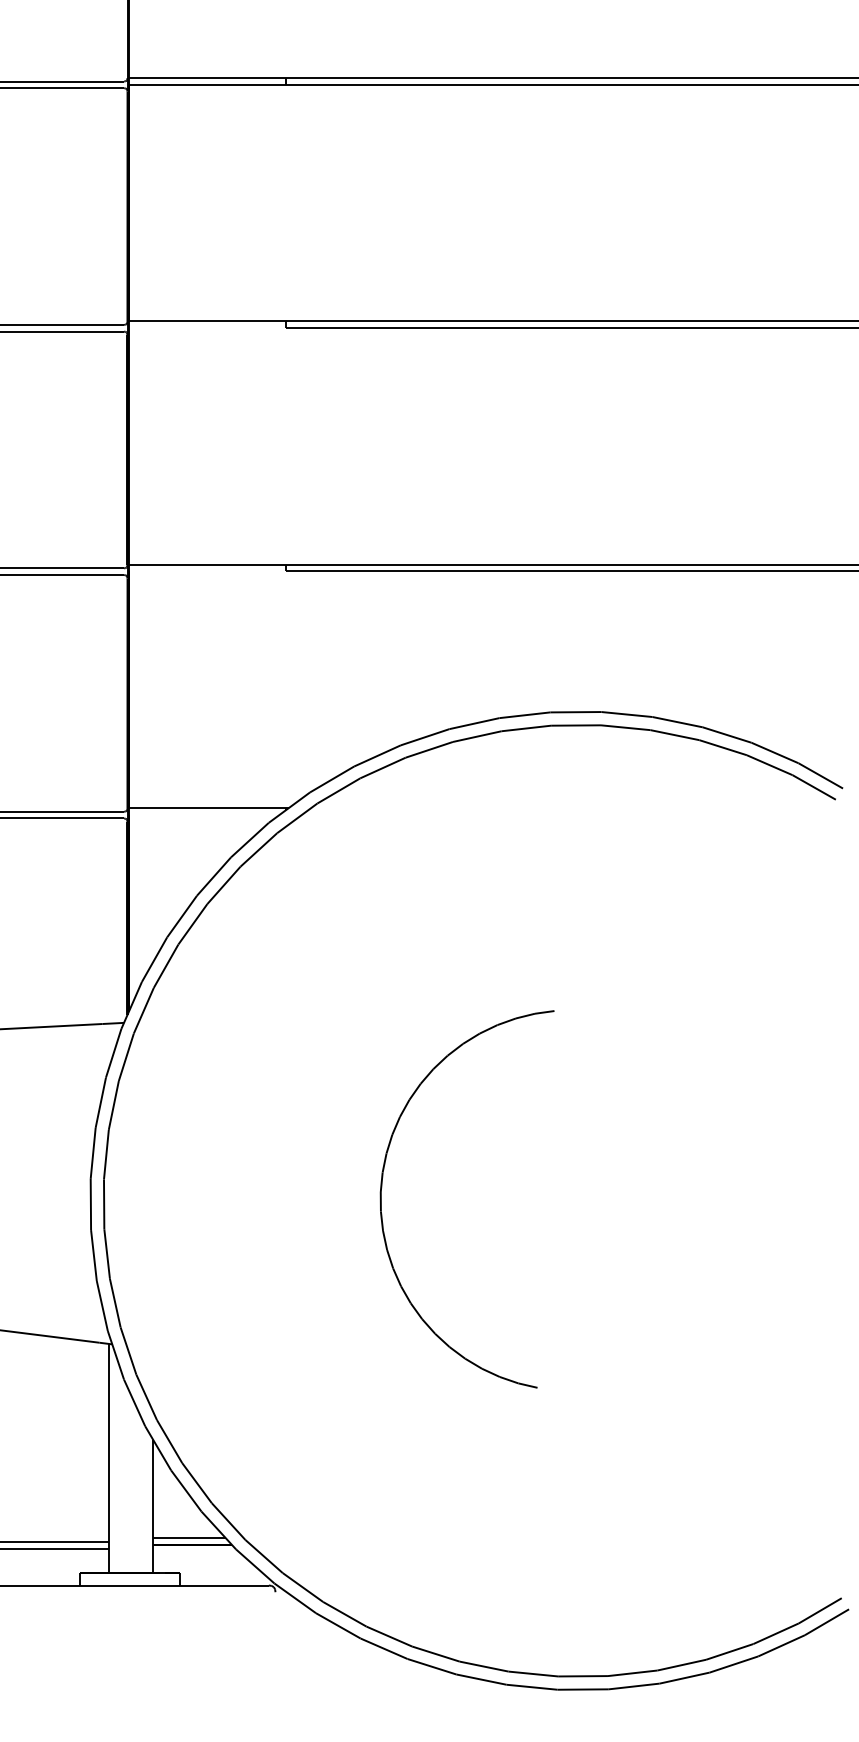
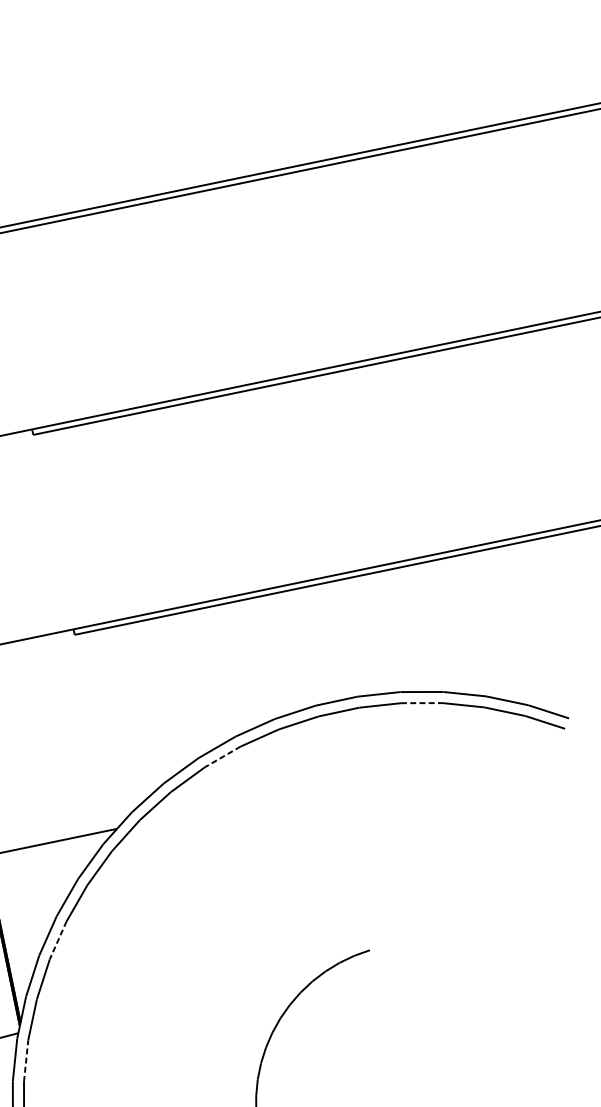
line: (674, 735) -> (421, 703), solid -> dashed
line: (429, 749) -> (222, 756), solid -> dashed
line: (192, 924) -> (57, 940), solid -> dashed
line: (126, 1057) -> (26, 1061), solid -> dashed

